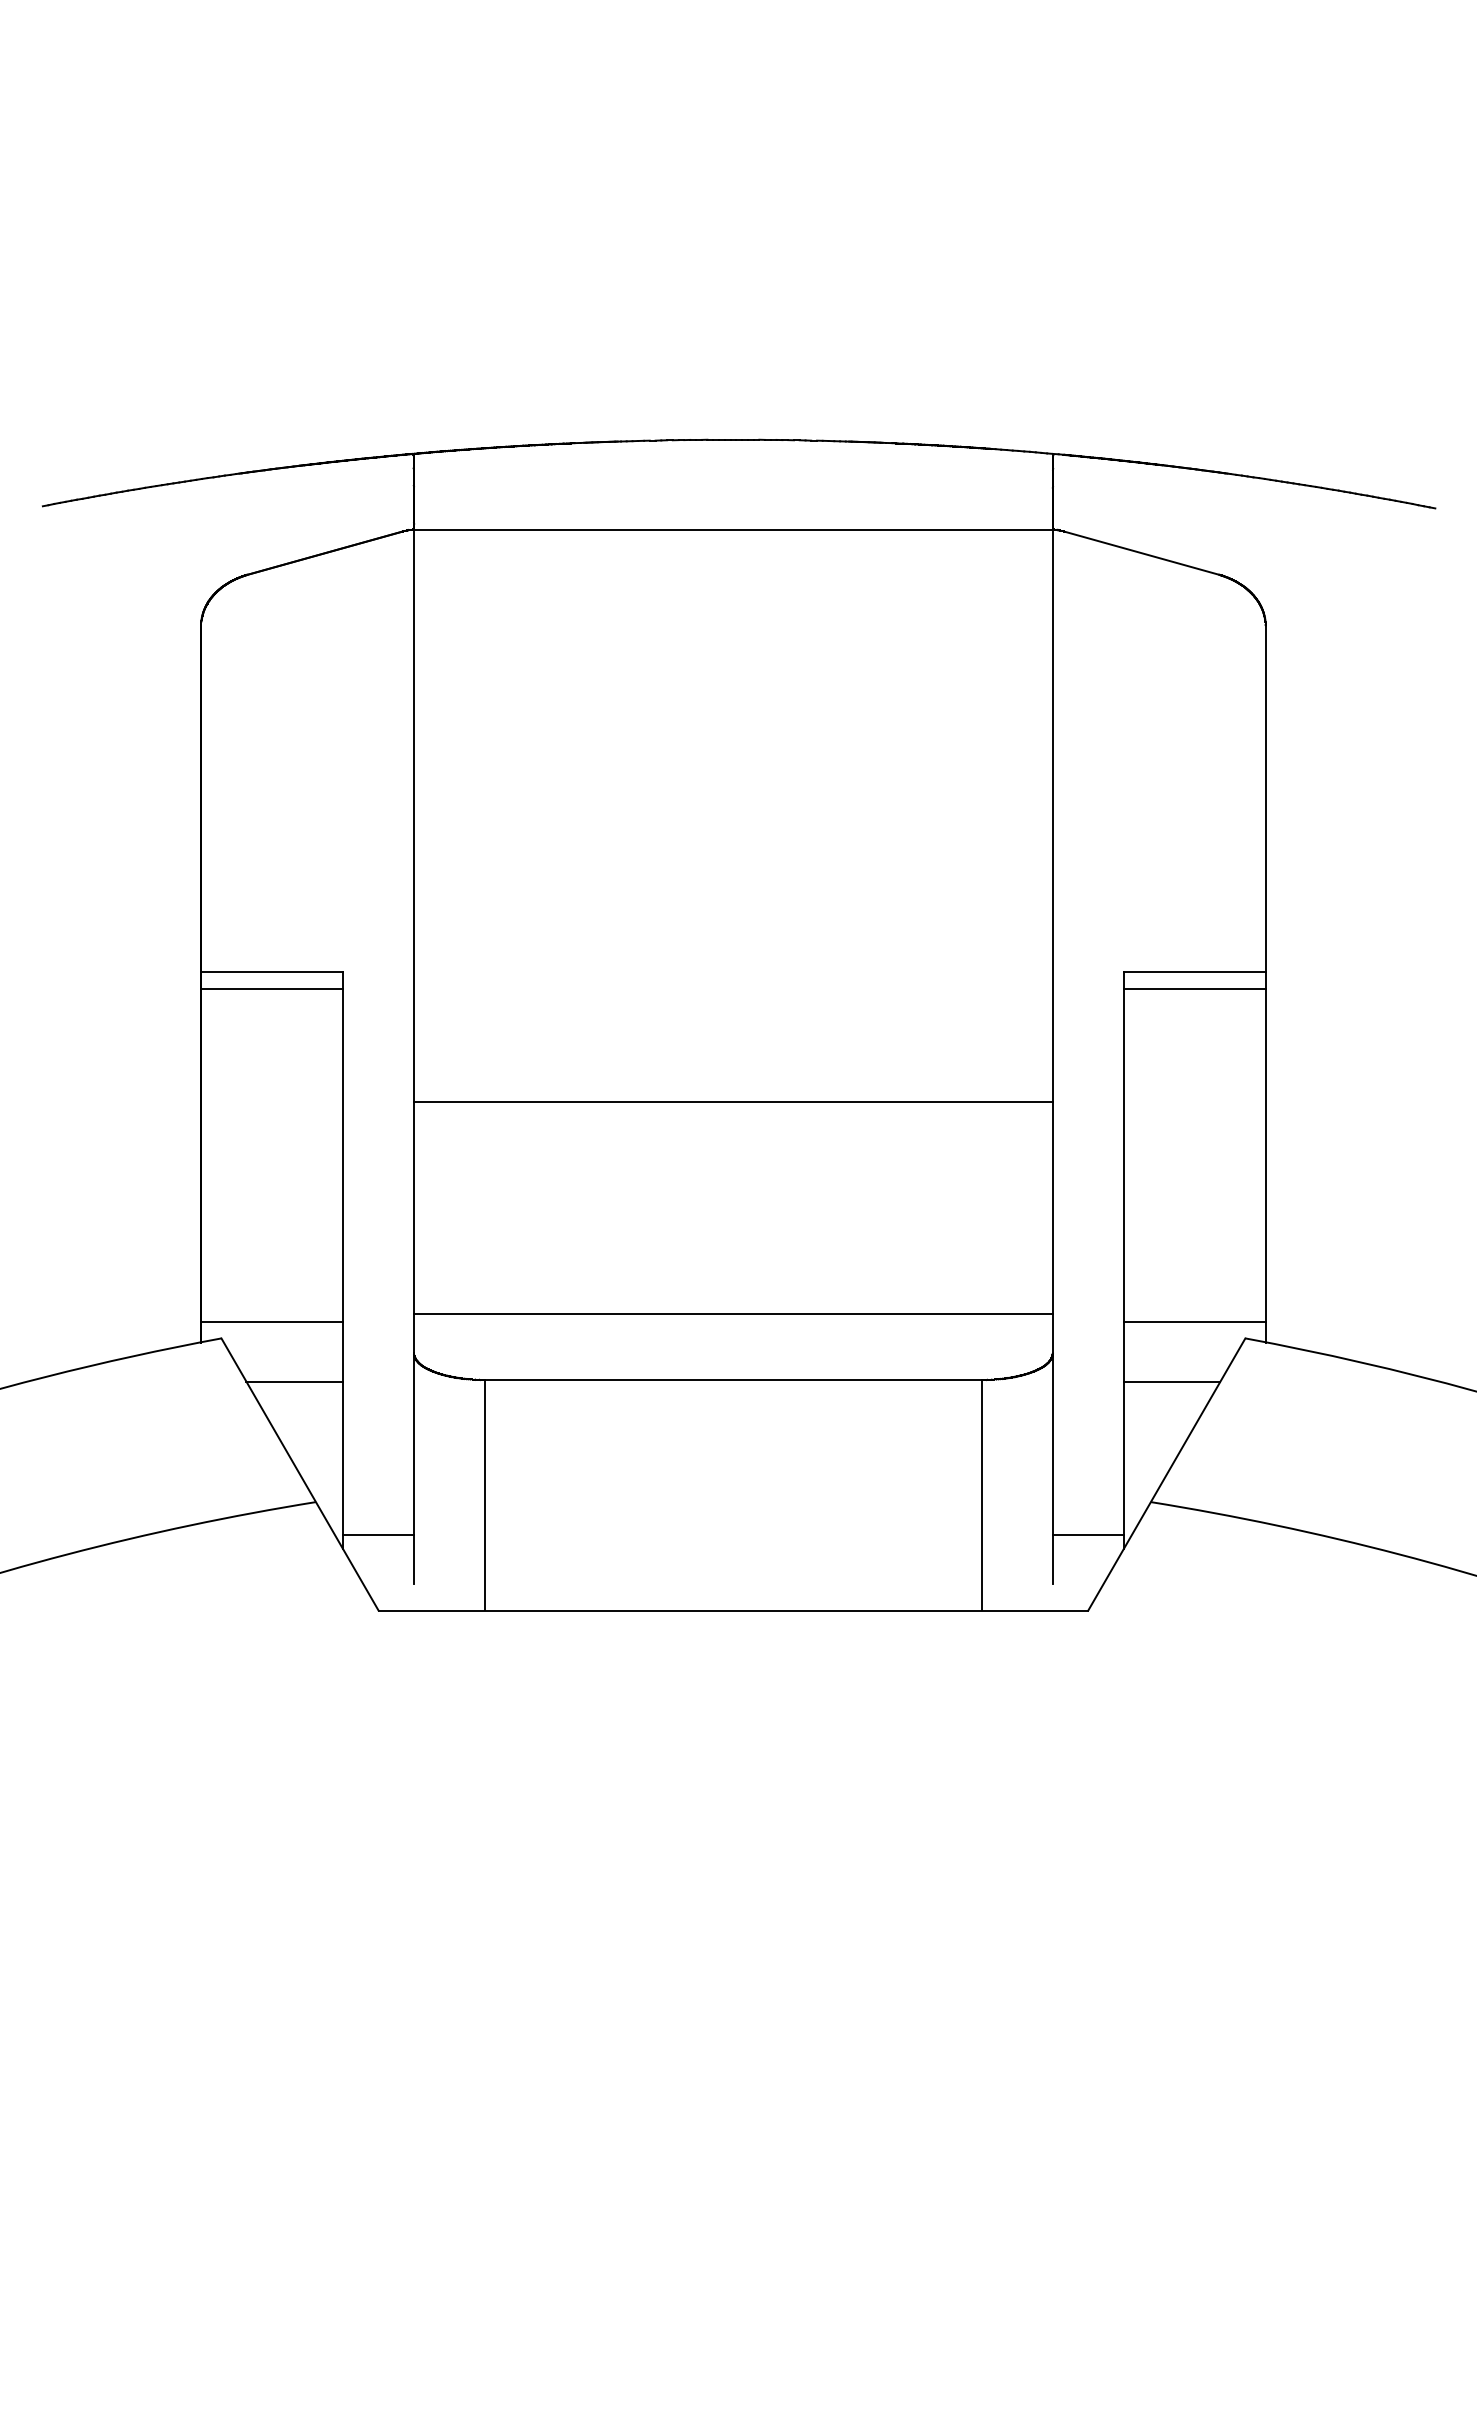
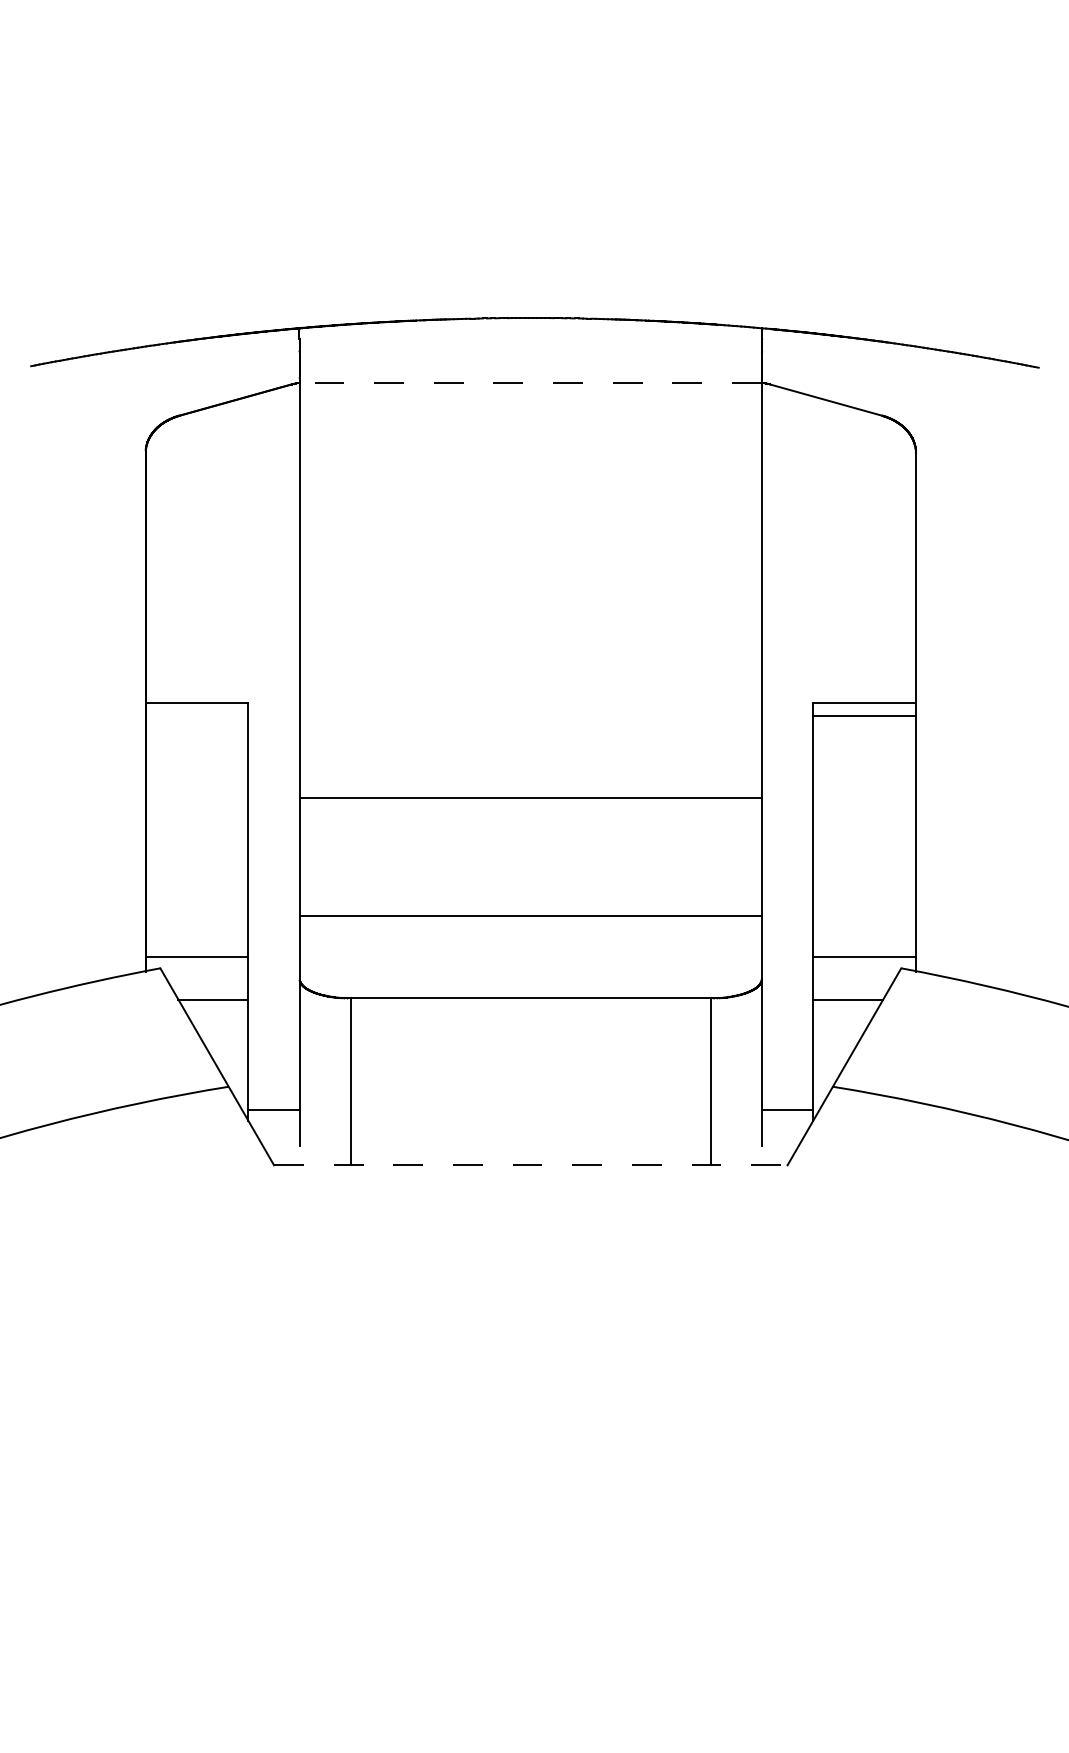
line: (732, 530) -> (530, 383), solid -> dashed
line: (272, 989) -> (197, 715), removed
line: (733, 1313) -> (530, 916), moved
line: (733, 1610) -> (530, 1165), solid -> dashed

